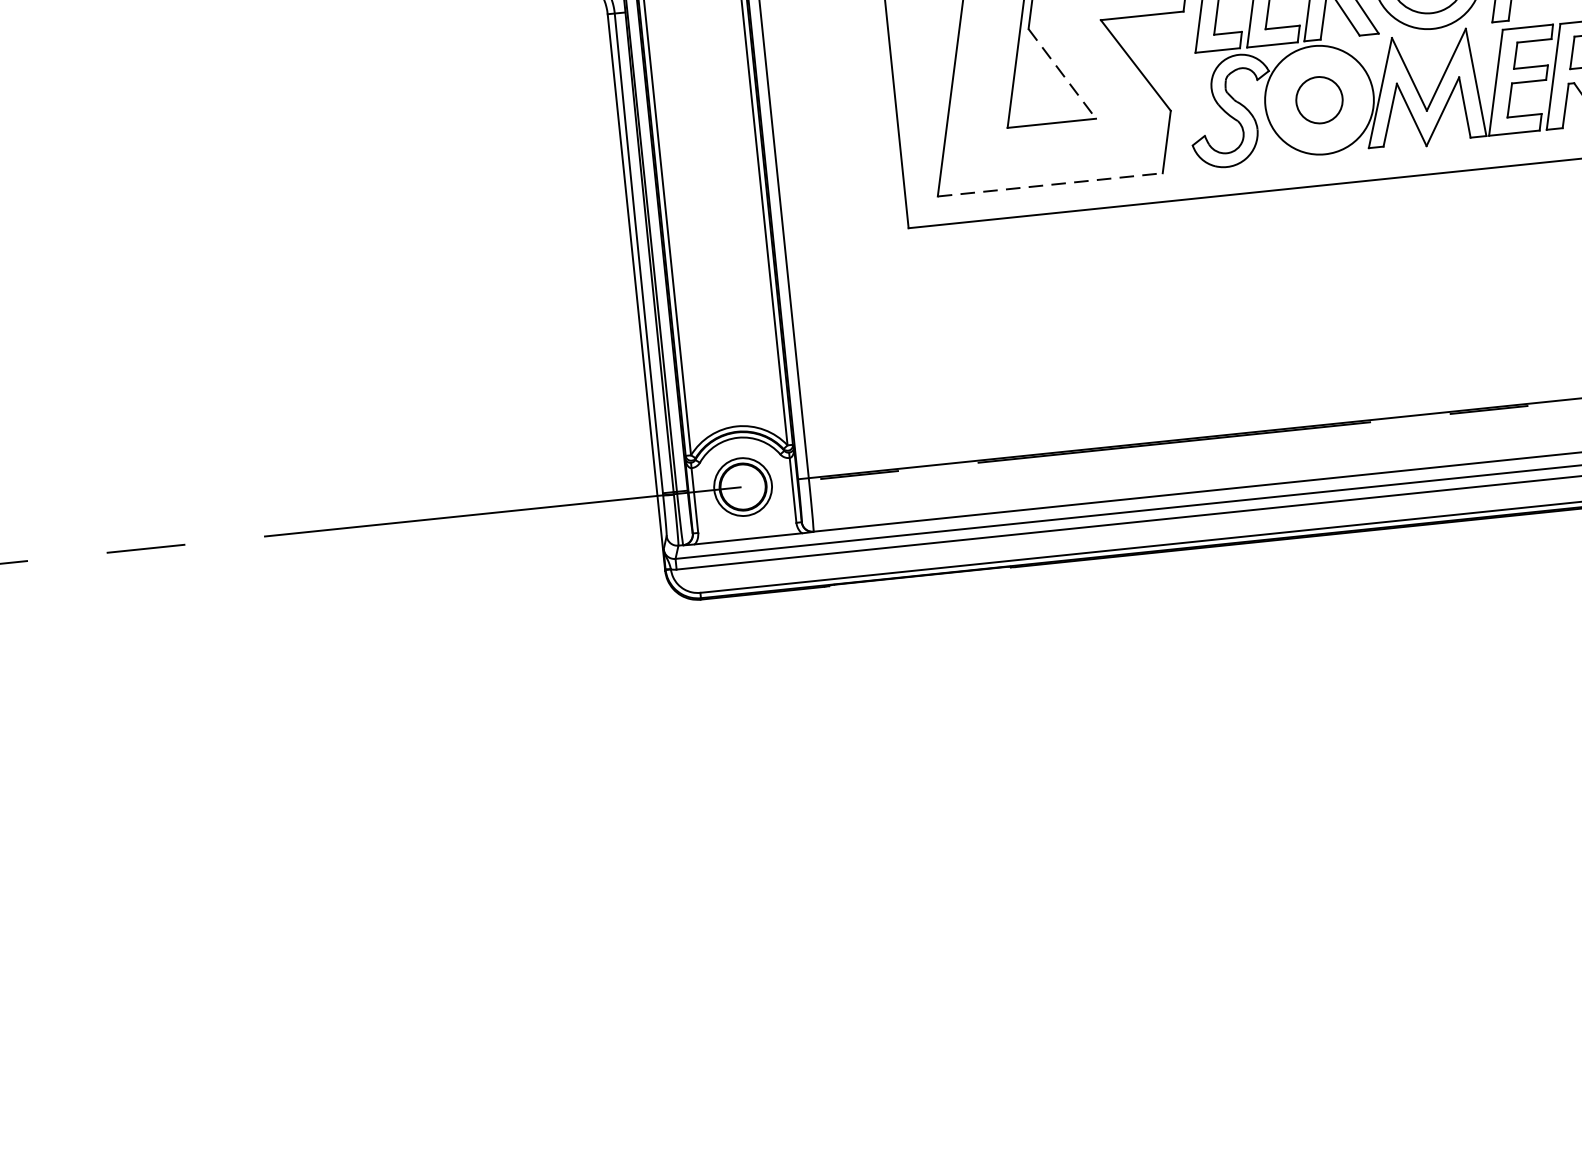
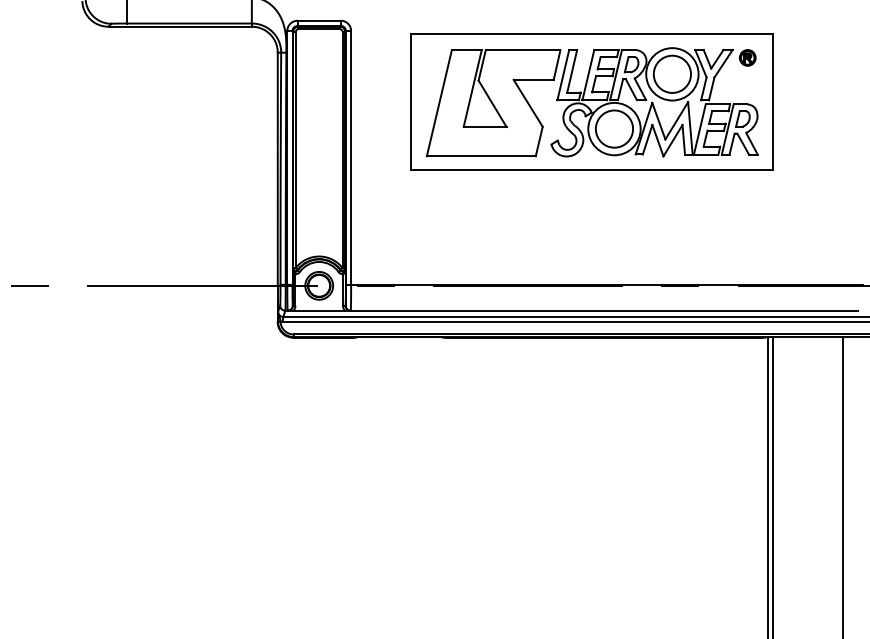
line: (1062, 75) -> (492, 104), dashed -> solid
circle: (1319, 98) -> (614, 128), size x1.67
line: (1050, 185) -> (481, 156), dashed -> solid

